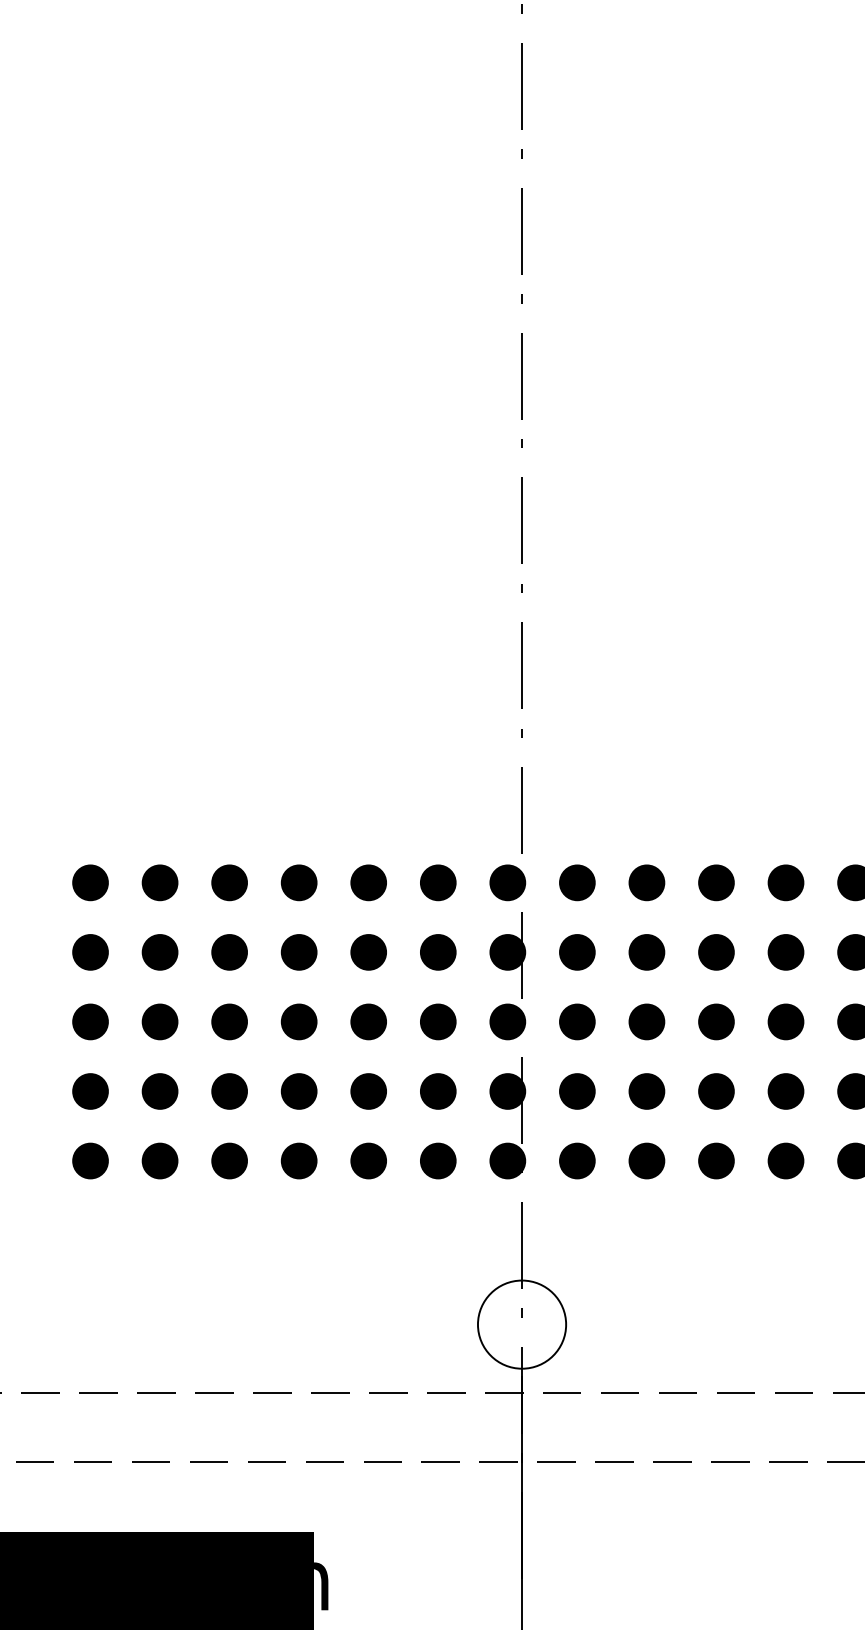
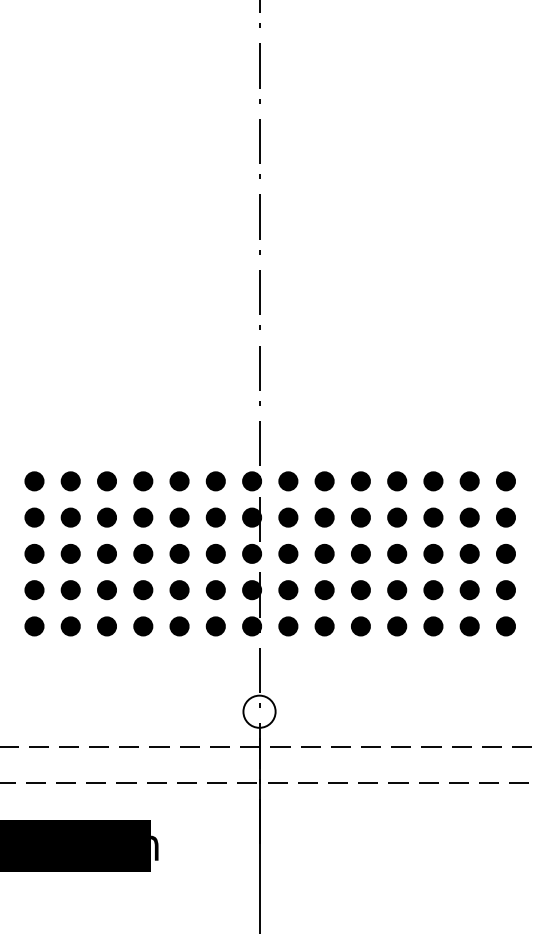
circle: (521, 1324) -> (259, 711), size x0.7

